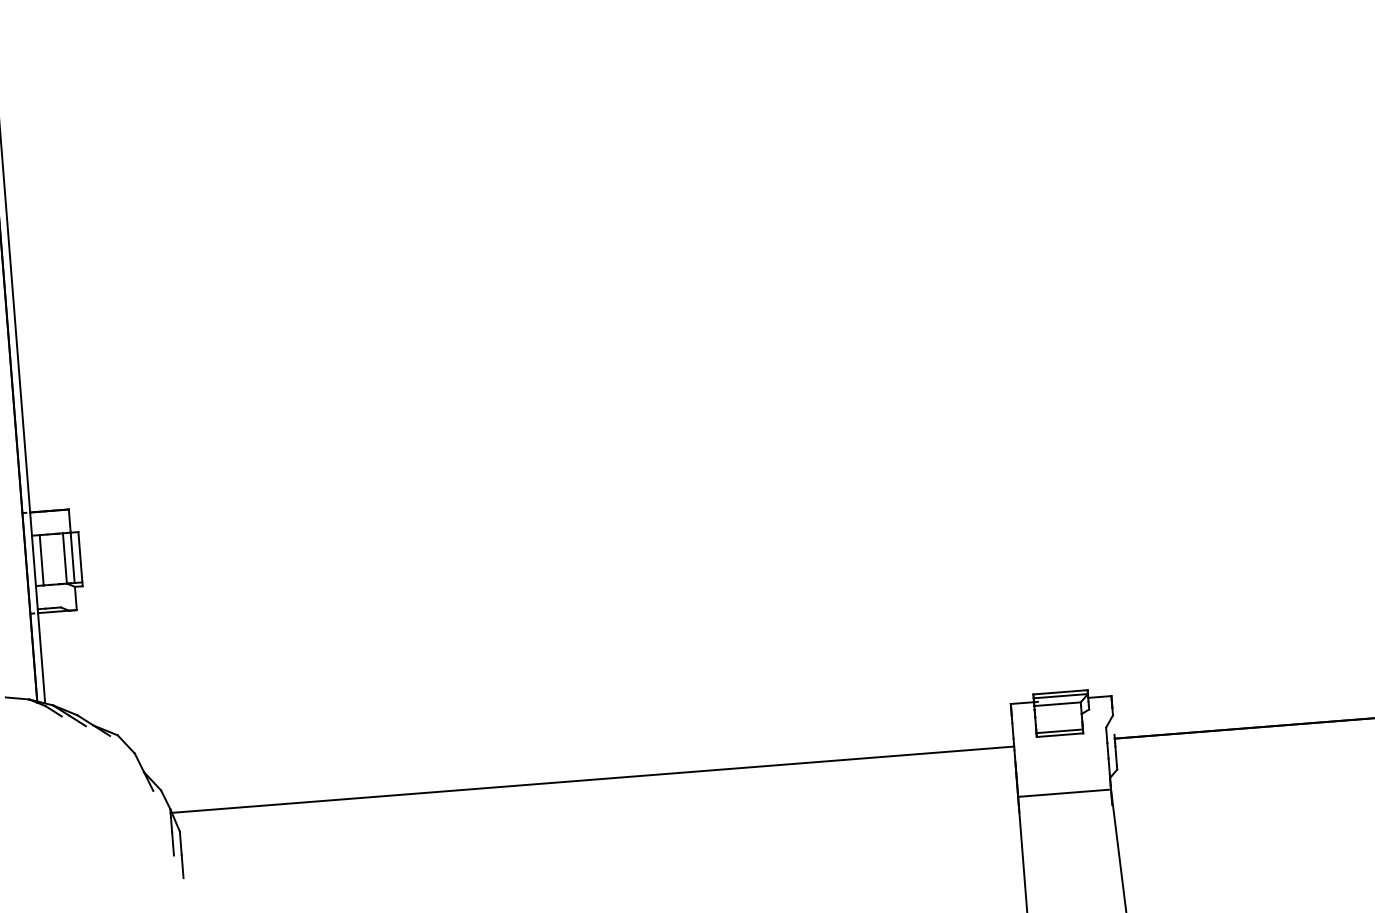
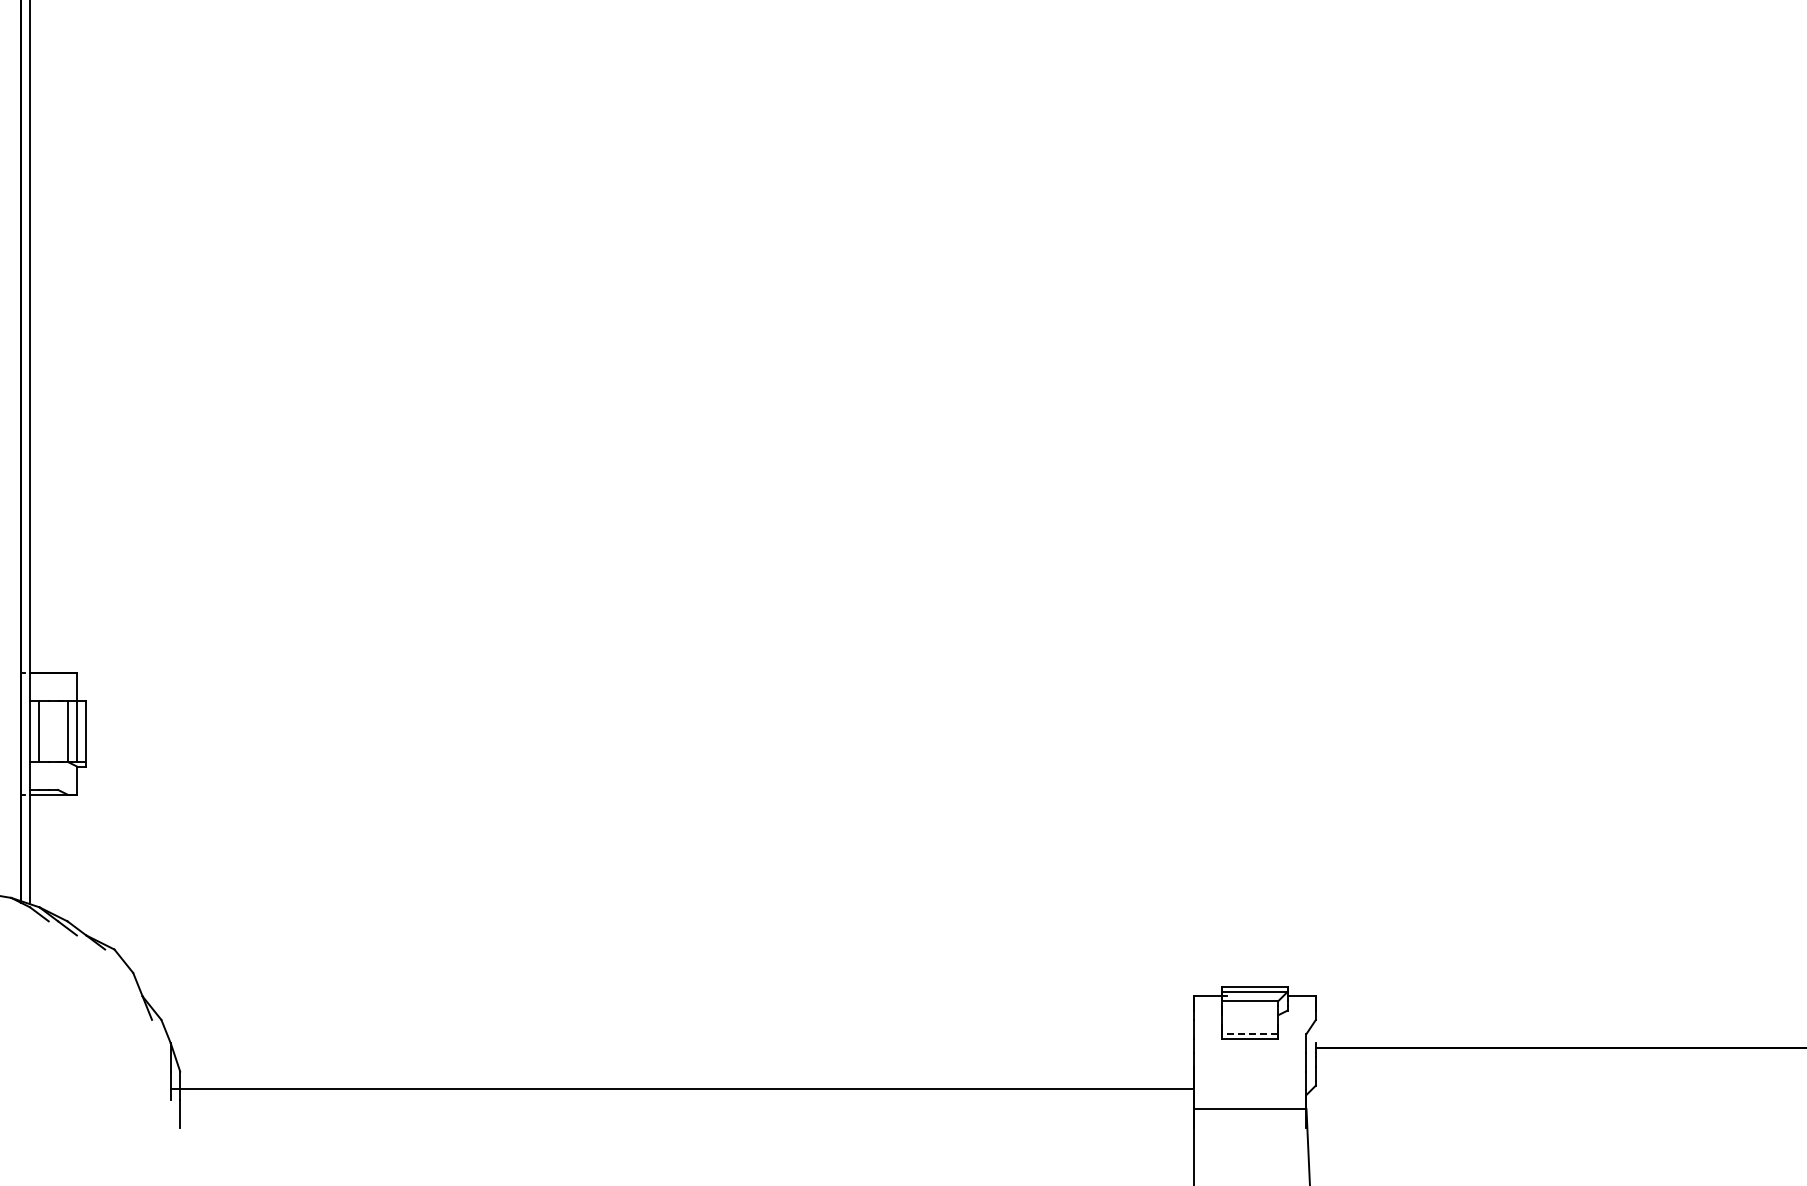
line: (1059, 731) -> (1249, 1034), solid -> dashed
line: (591, 780) -> (681, 1089), moved

